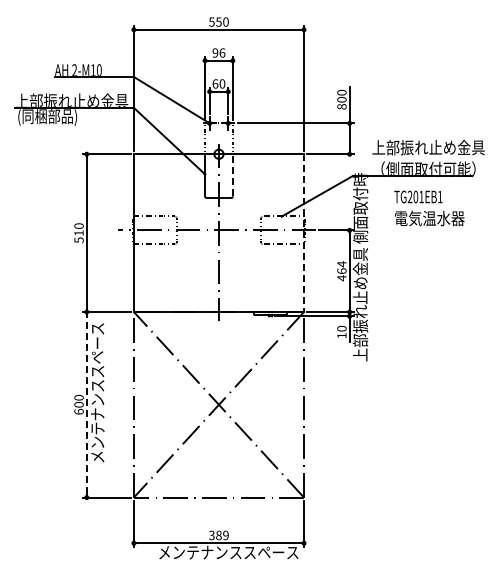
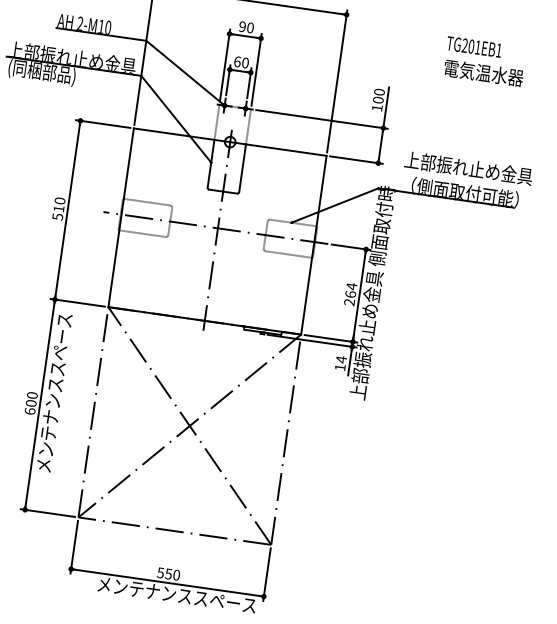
text: (222, 52) -> (250, 27), 96 -> 90
text: (341, 106) -> (376, 107), 800 -> 100
line: (232, 174) -> (242, 167), dashed -> solid
text: (429, 208) -> (485, 61), moved
line: (304, 233) -> (314, 245), dashed -> solid
text: (341, 278) -> (349, 302), 464 -> 264
text: (341, 328) -> (340, 359), 10 -> 14
line: (86, 404) -> (39, 404), dashed -> solid
text: (218, 535) -> (168, 574), 389 -> 550

